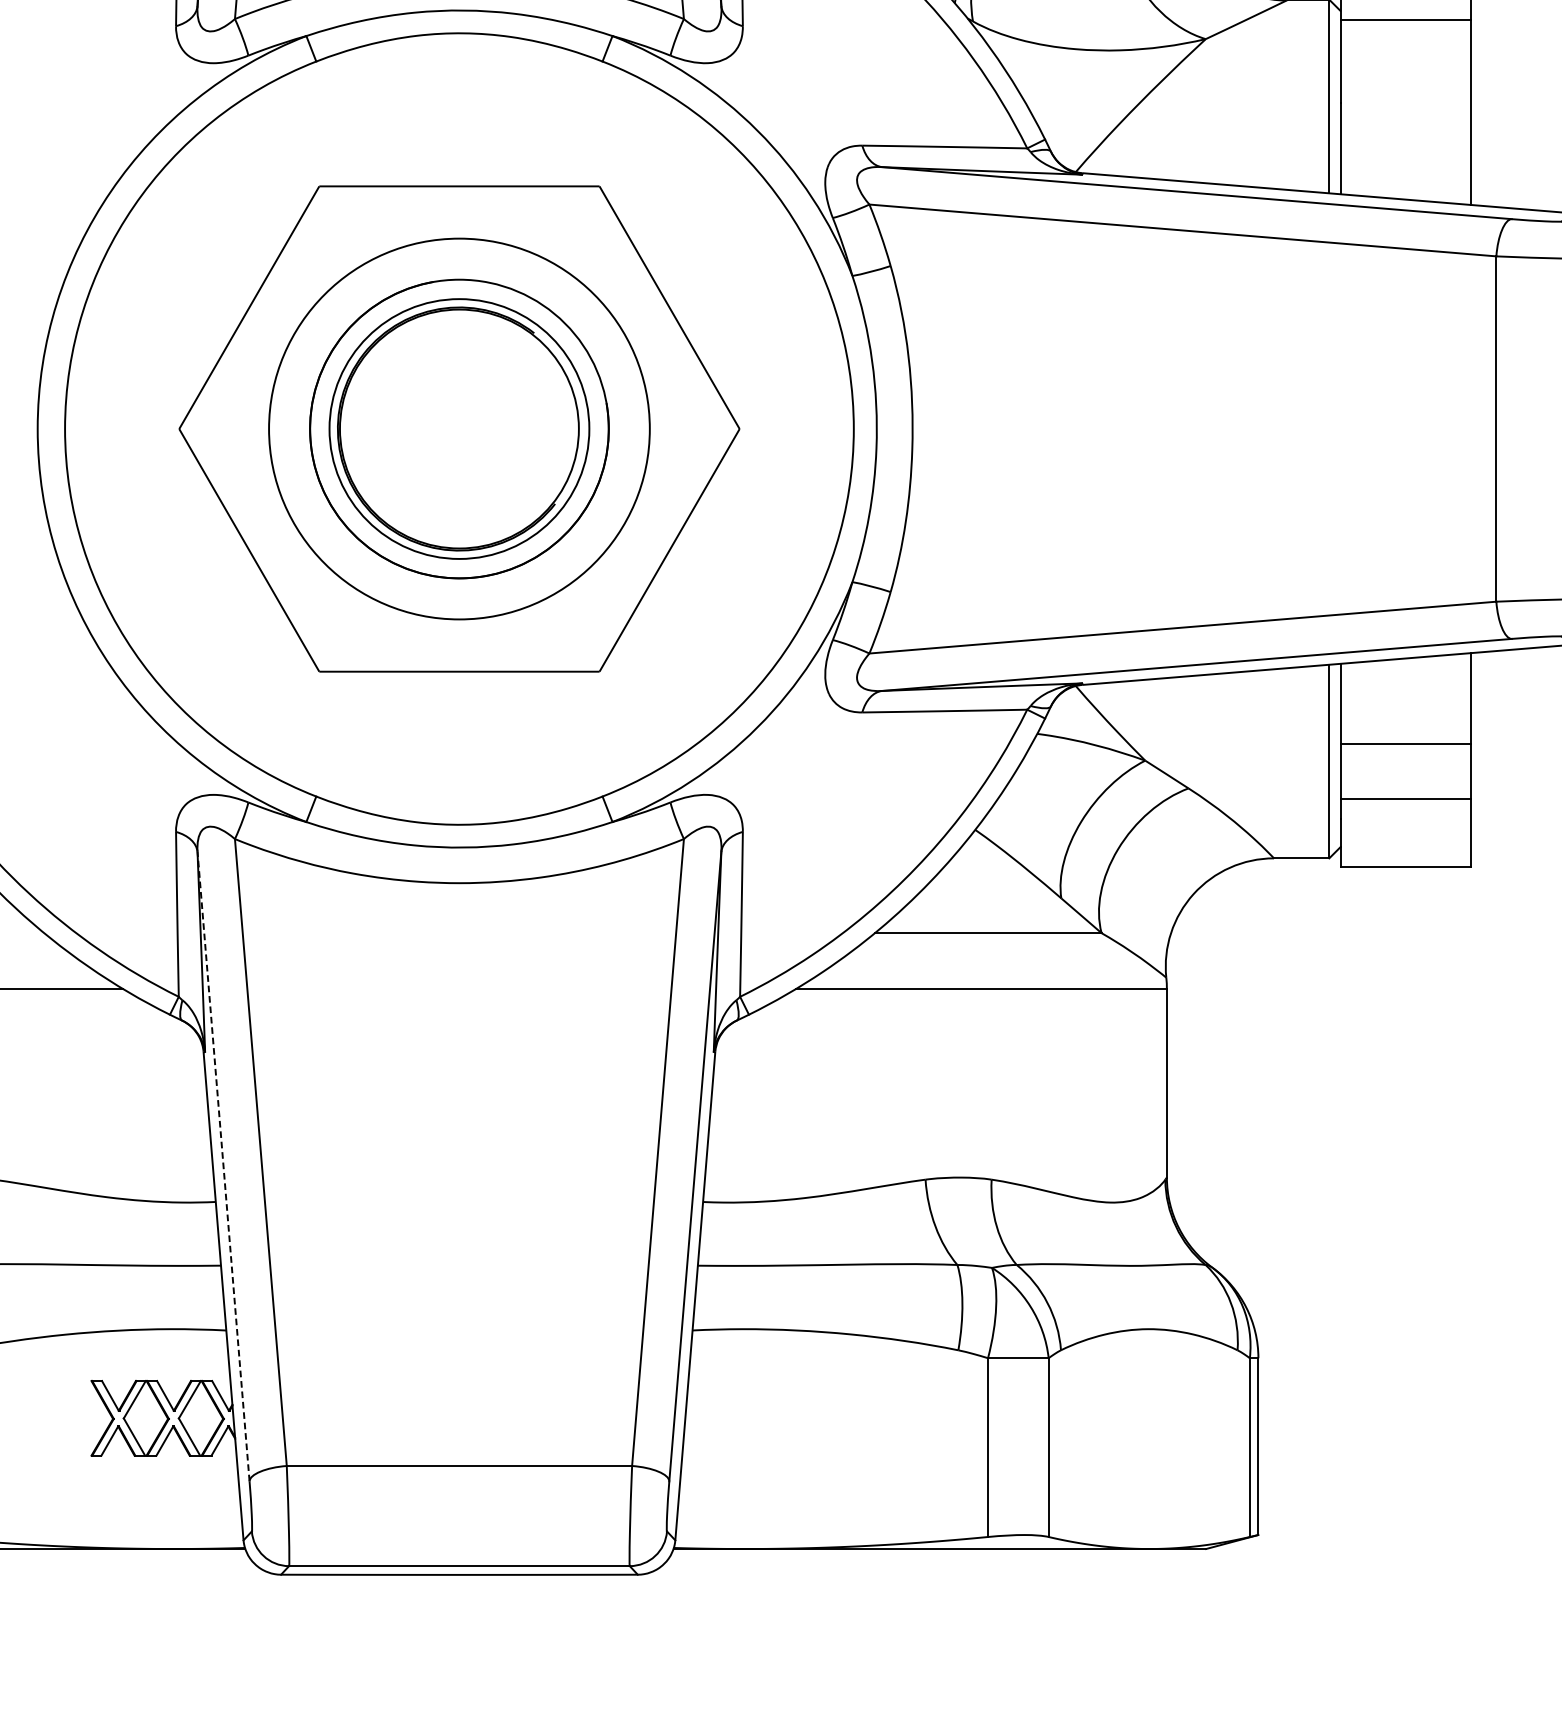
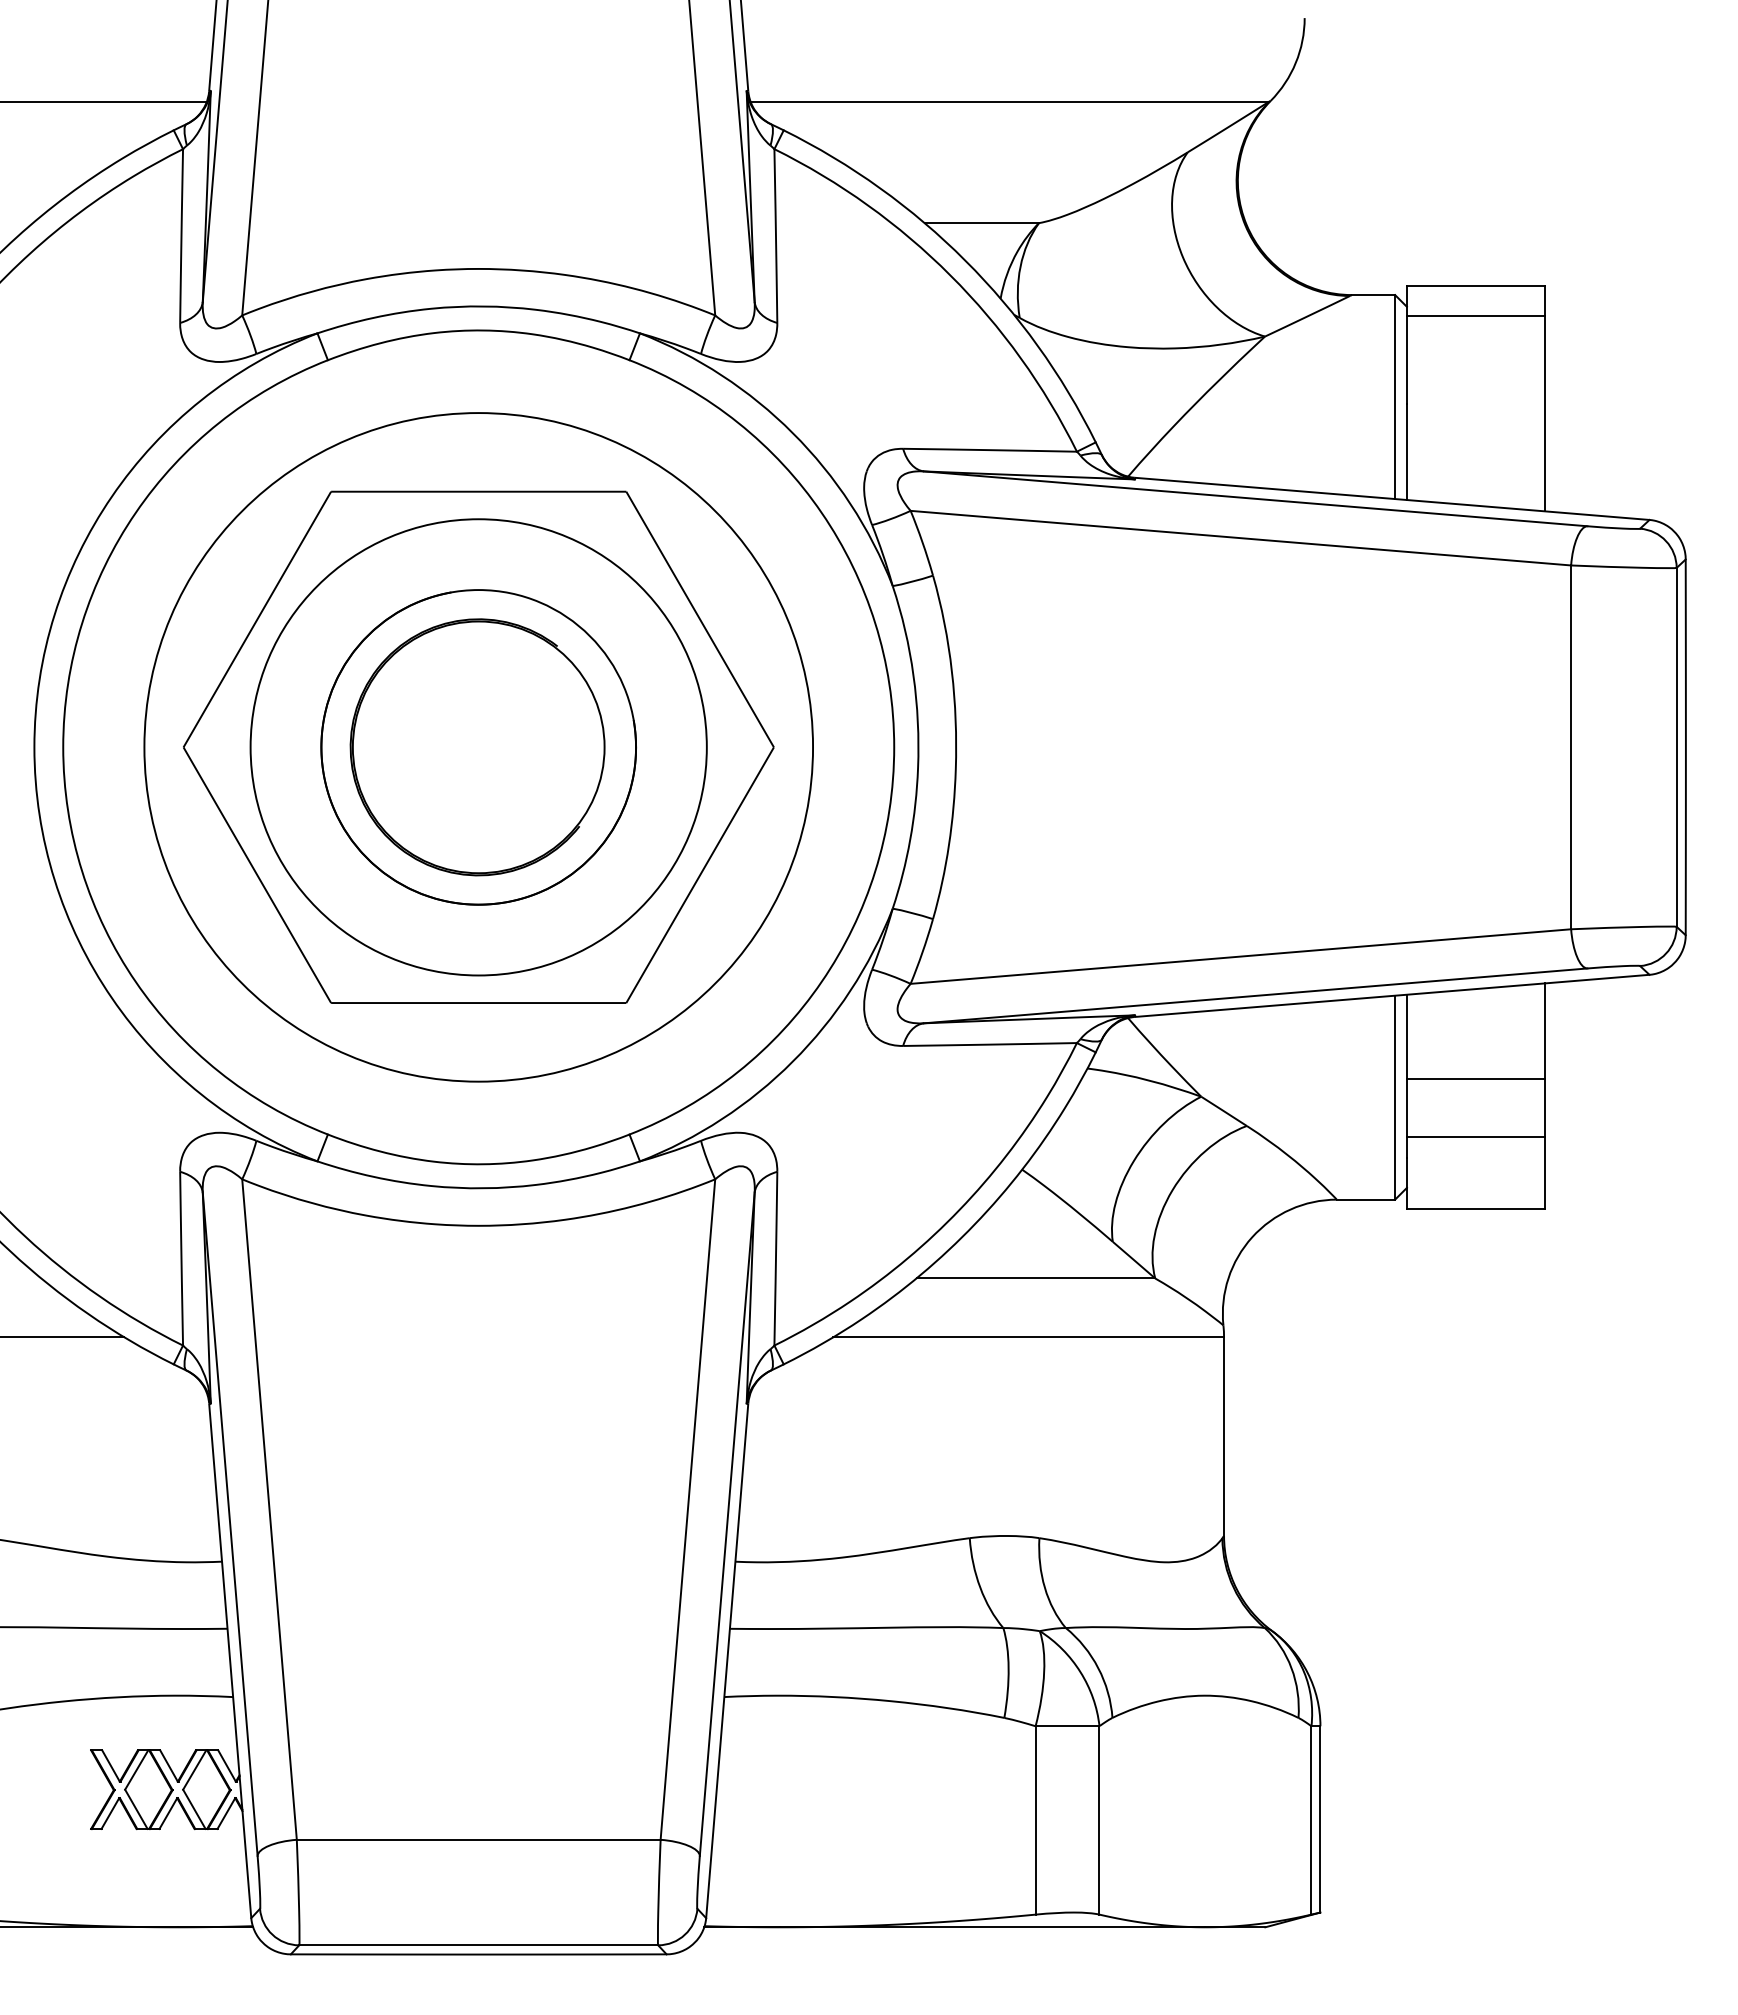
circle: (459, 429) -> (478, 747), size x1.67
circle: (459, 429) -> (478, 747), size x1.67
line: (223, 1166) -> (230, 1524), dashed -> solid

